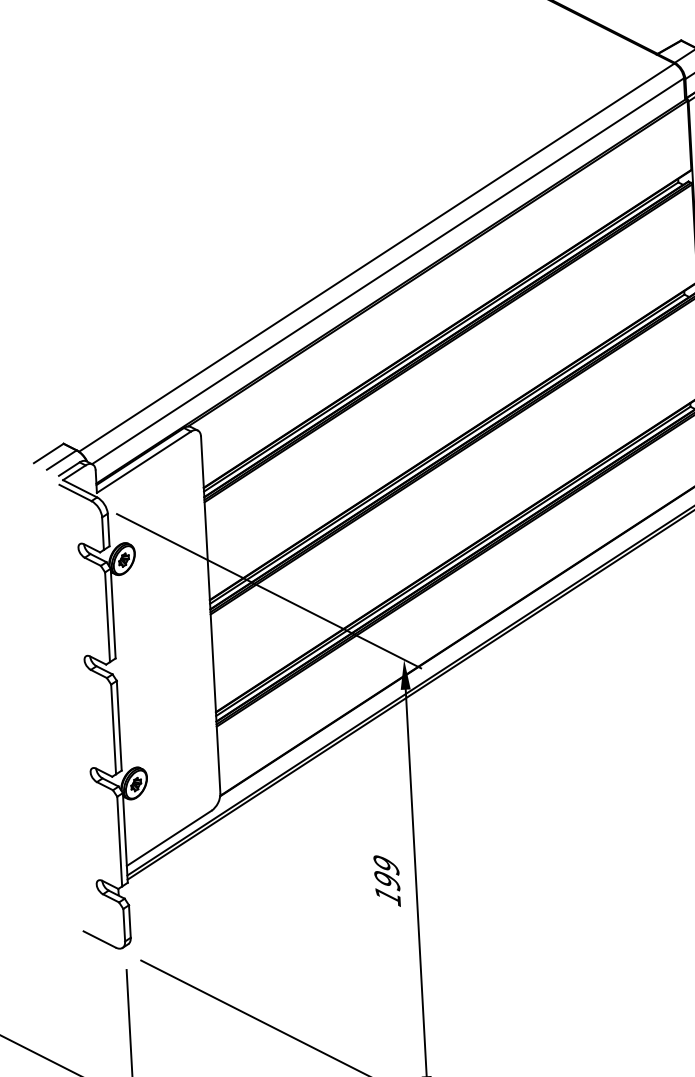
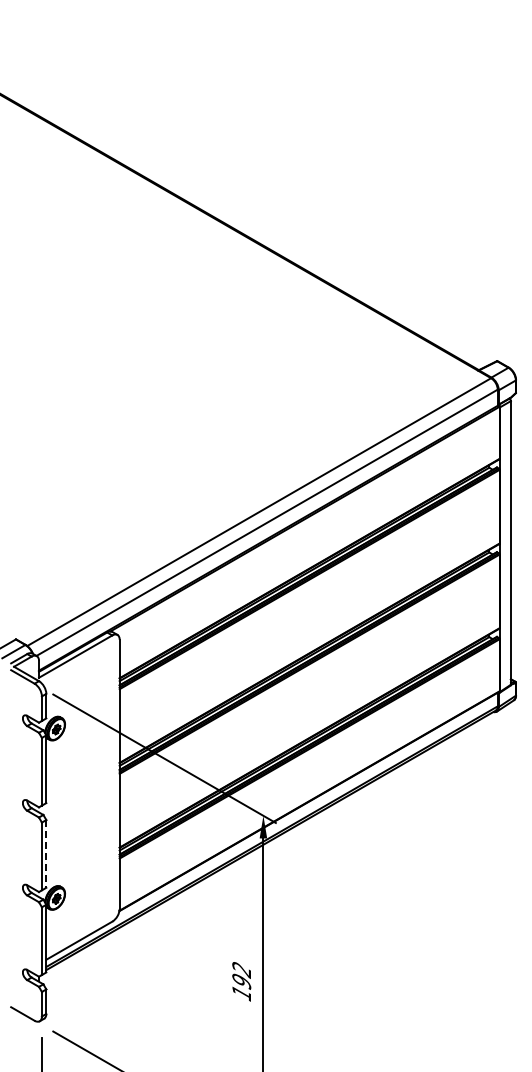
line: (119, 725) -> (46, 853), solid -> dashed
text: (386, 866) -> (241, 970), 199 -> 192

